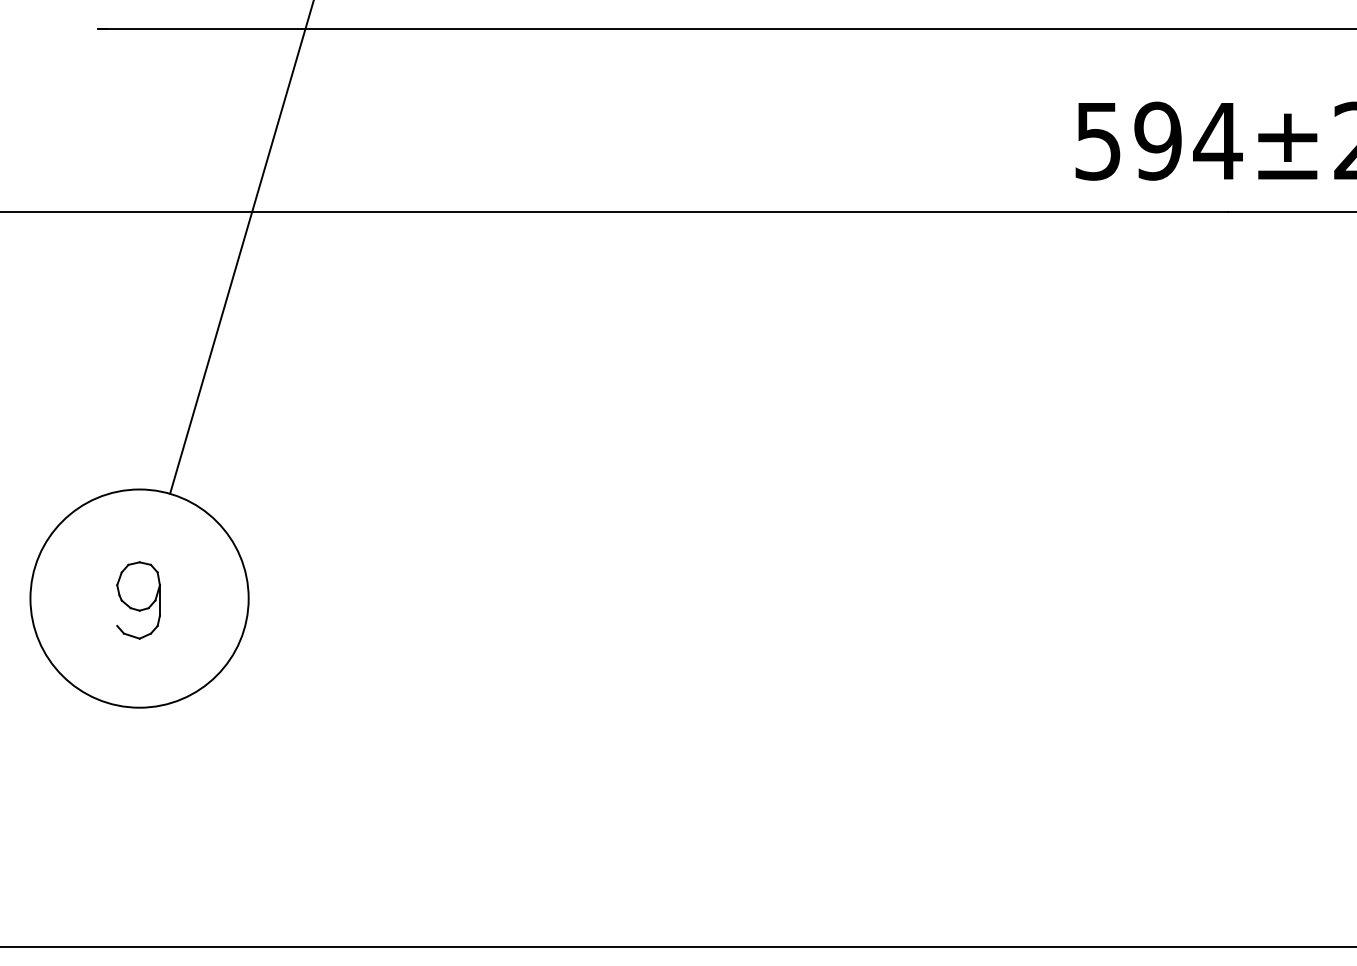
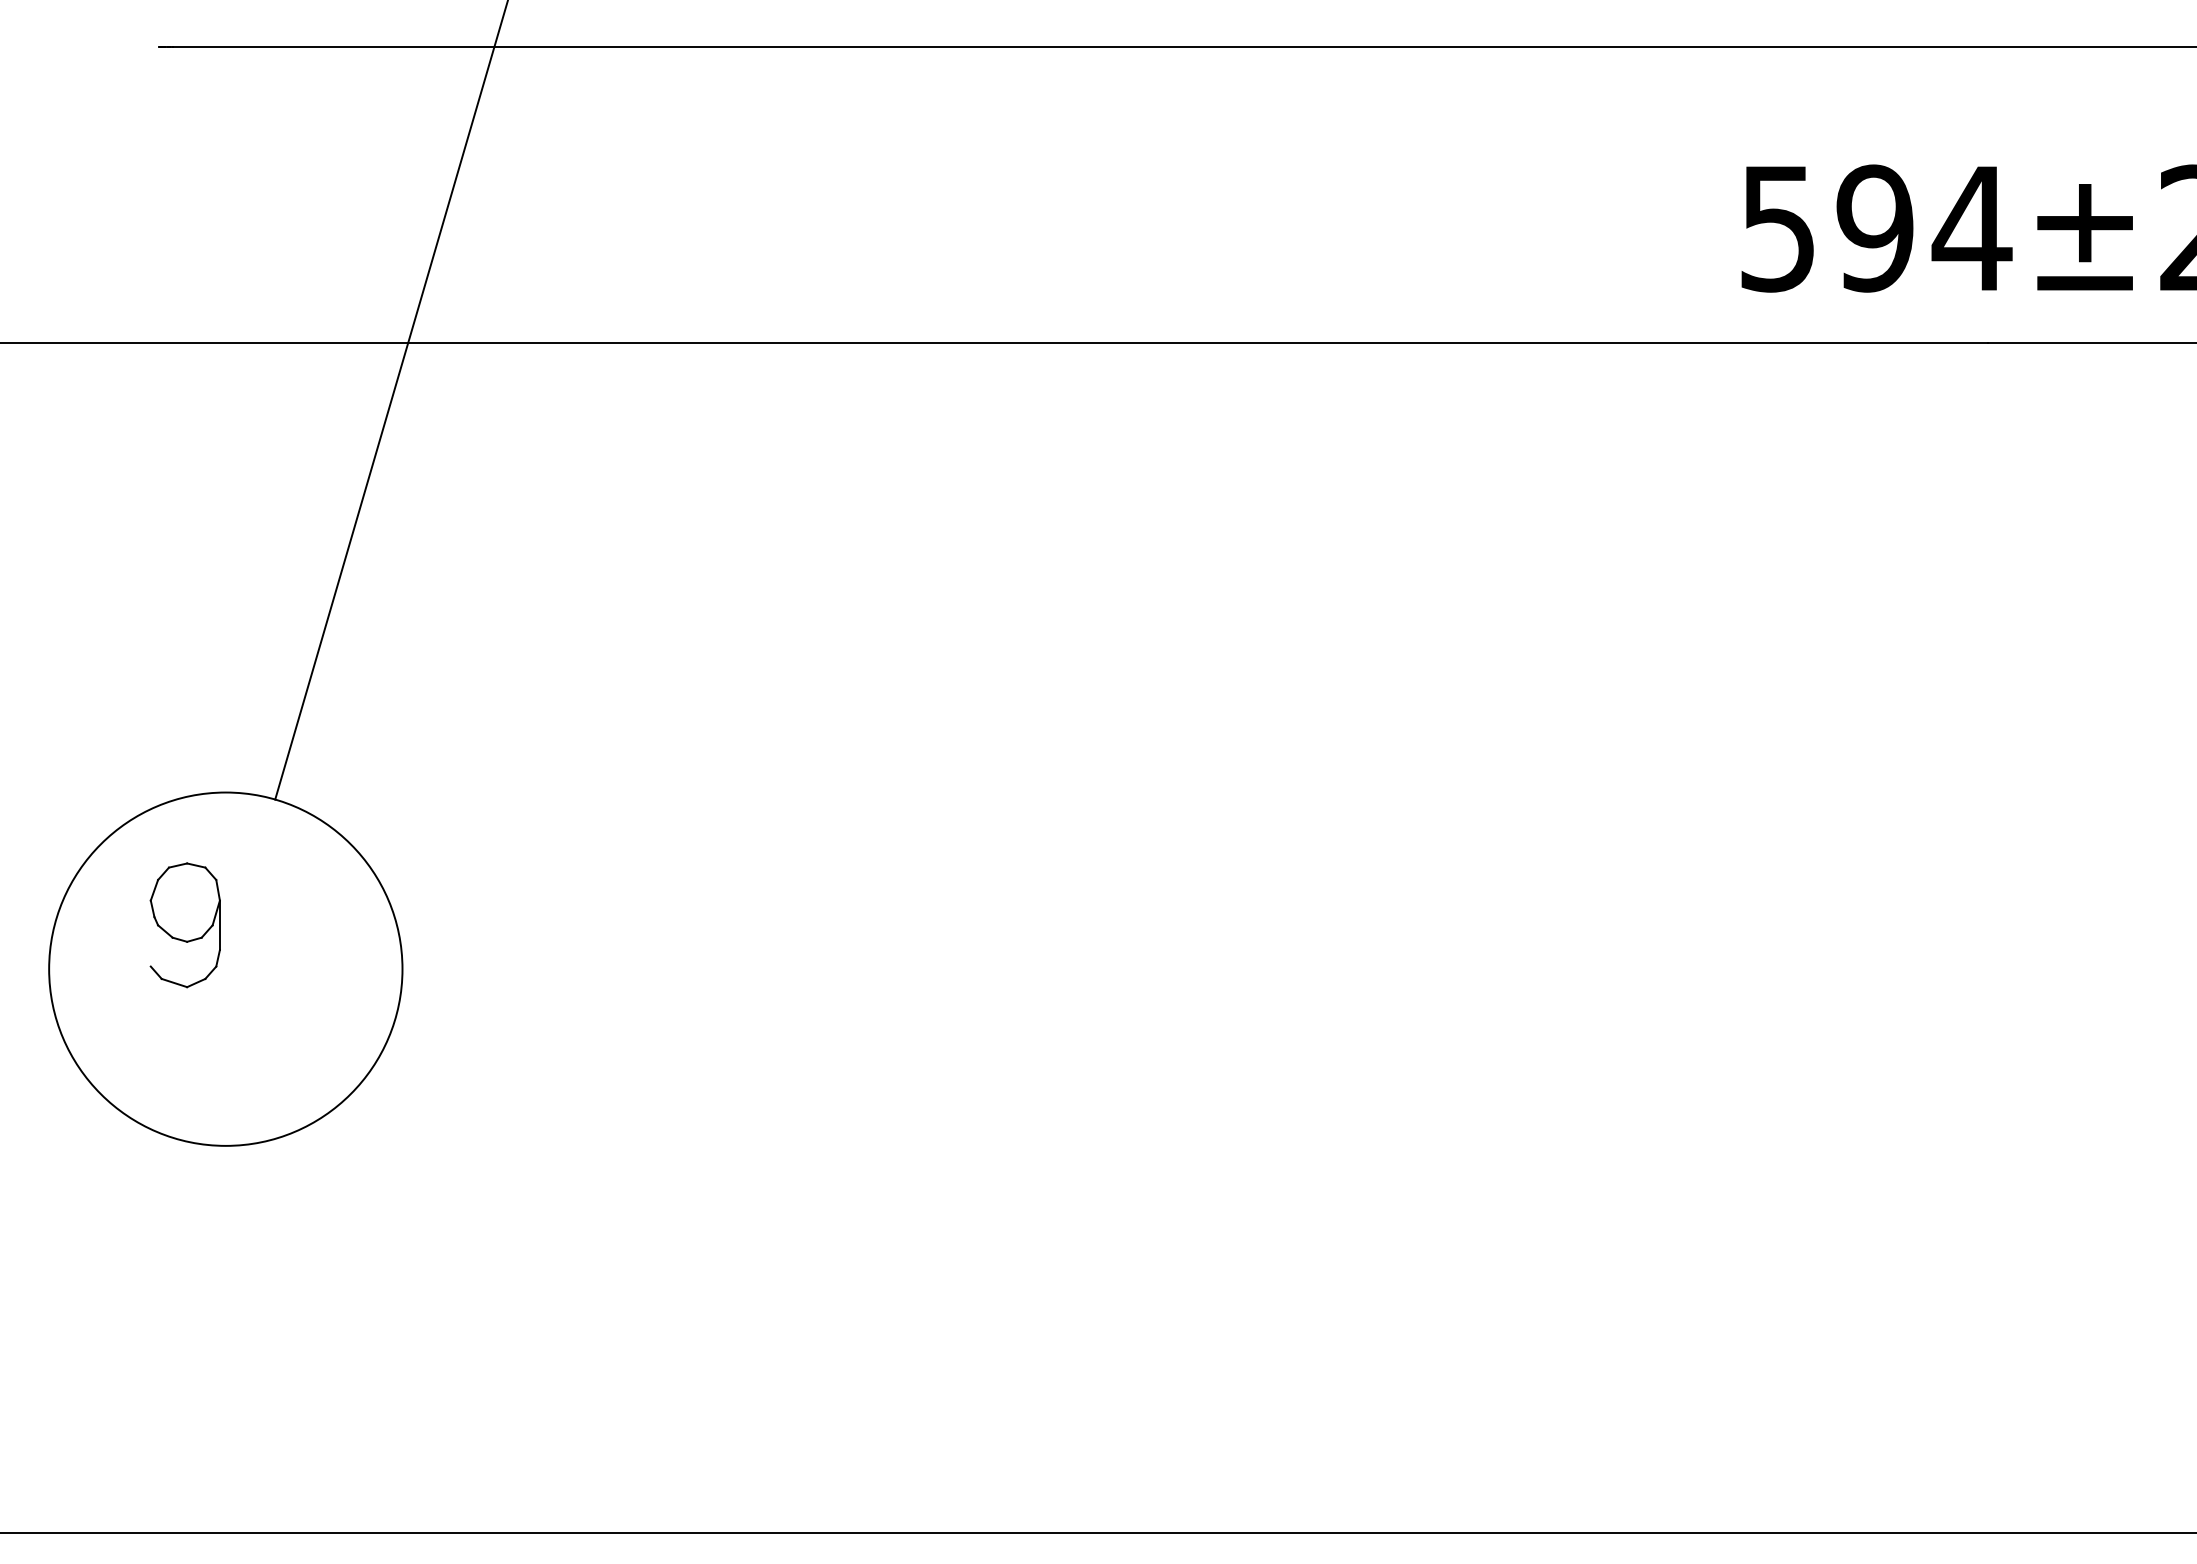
part: (138, 600) -> (185, 925), moved

